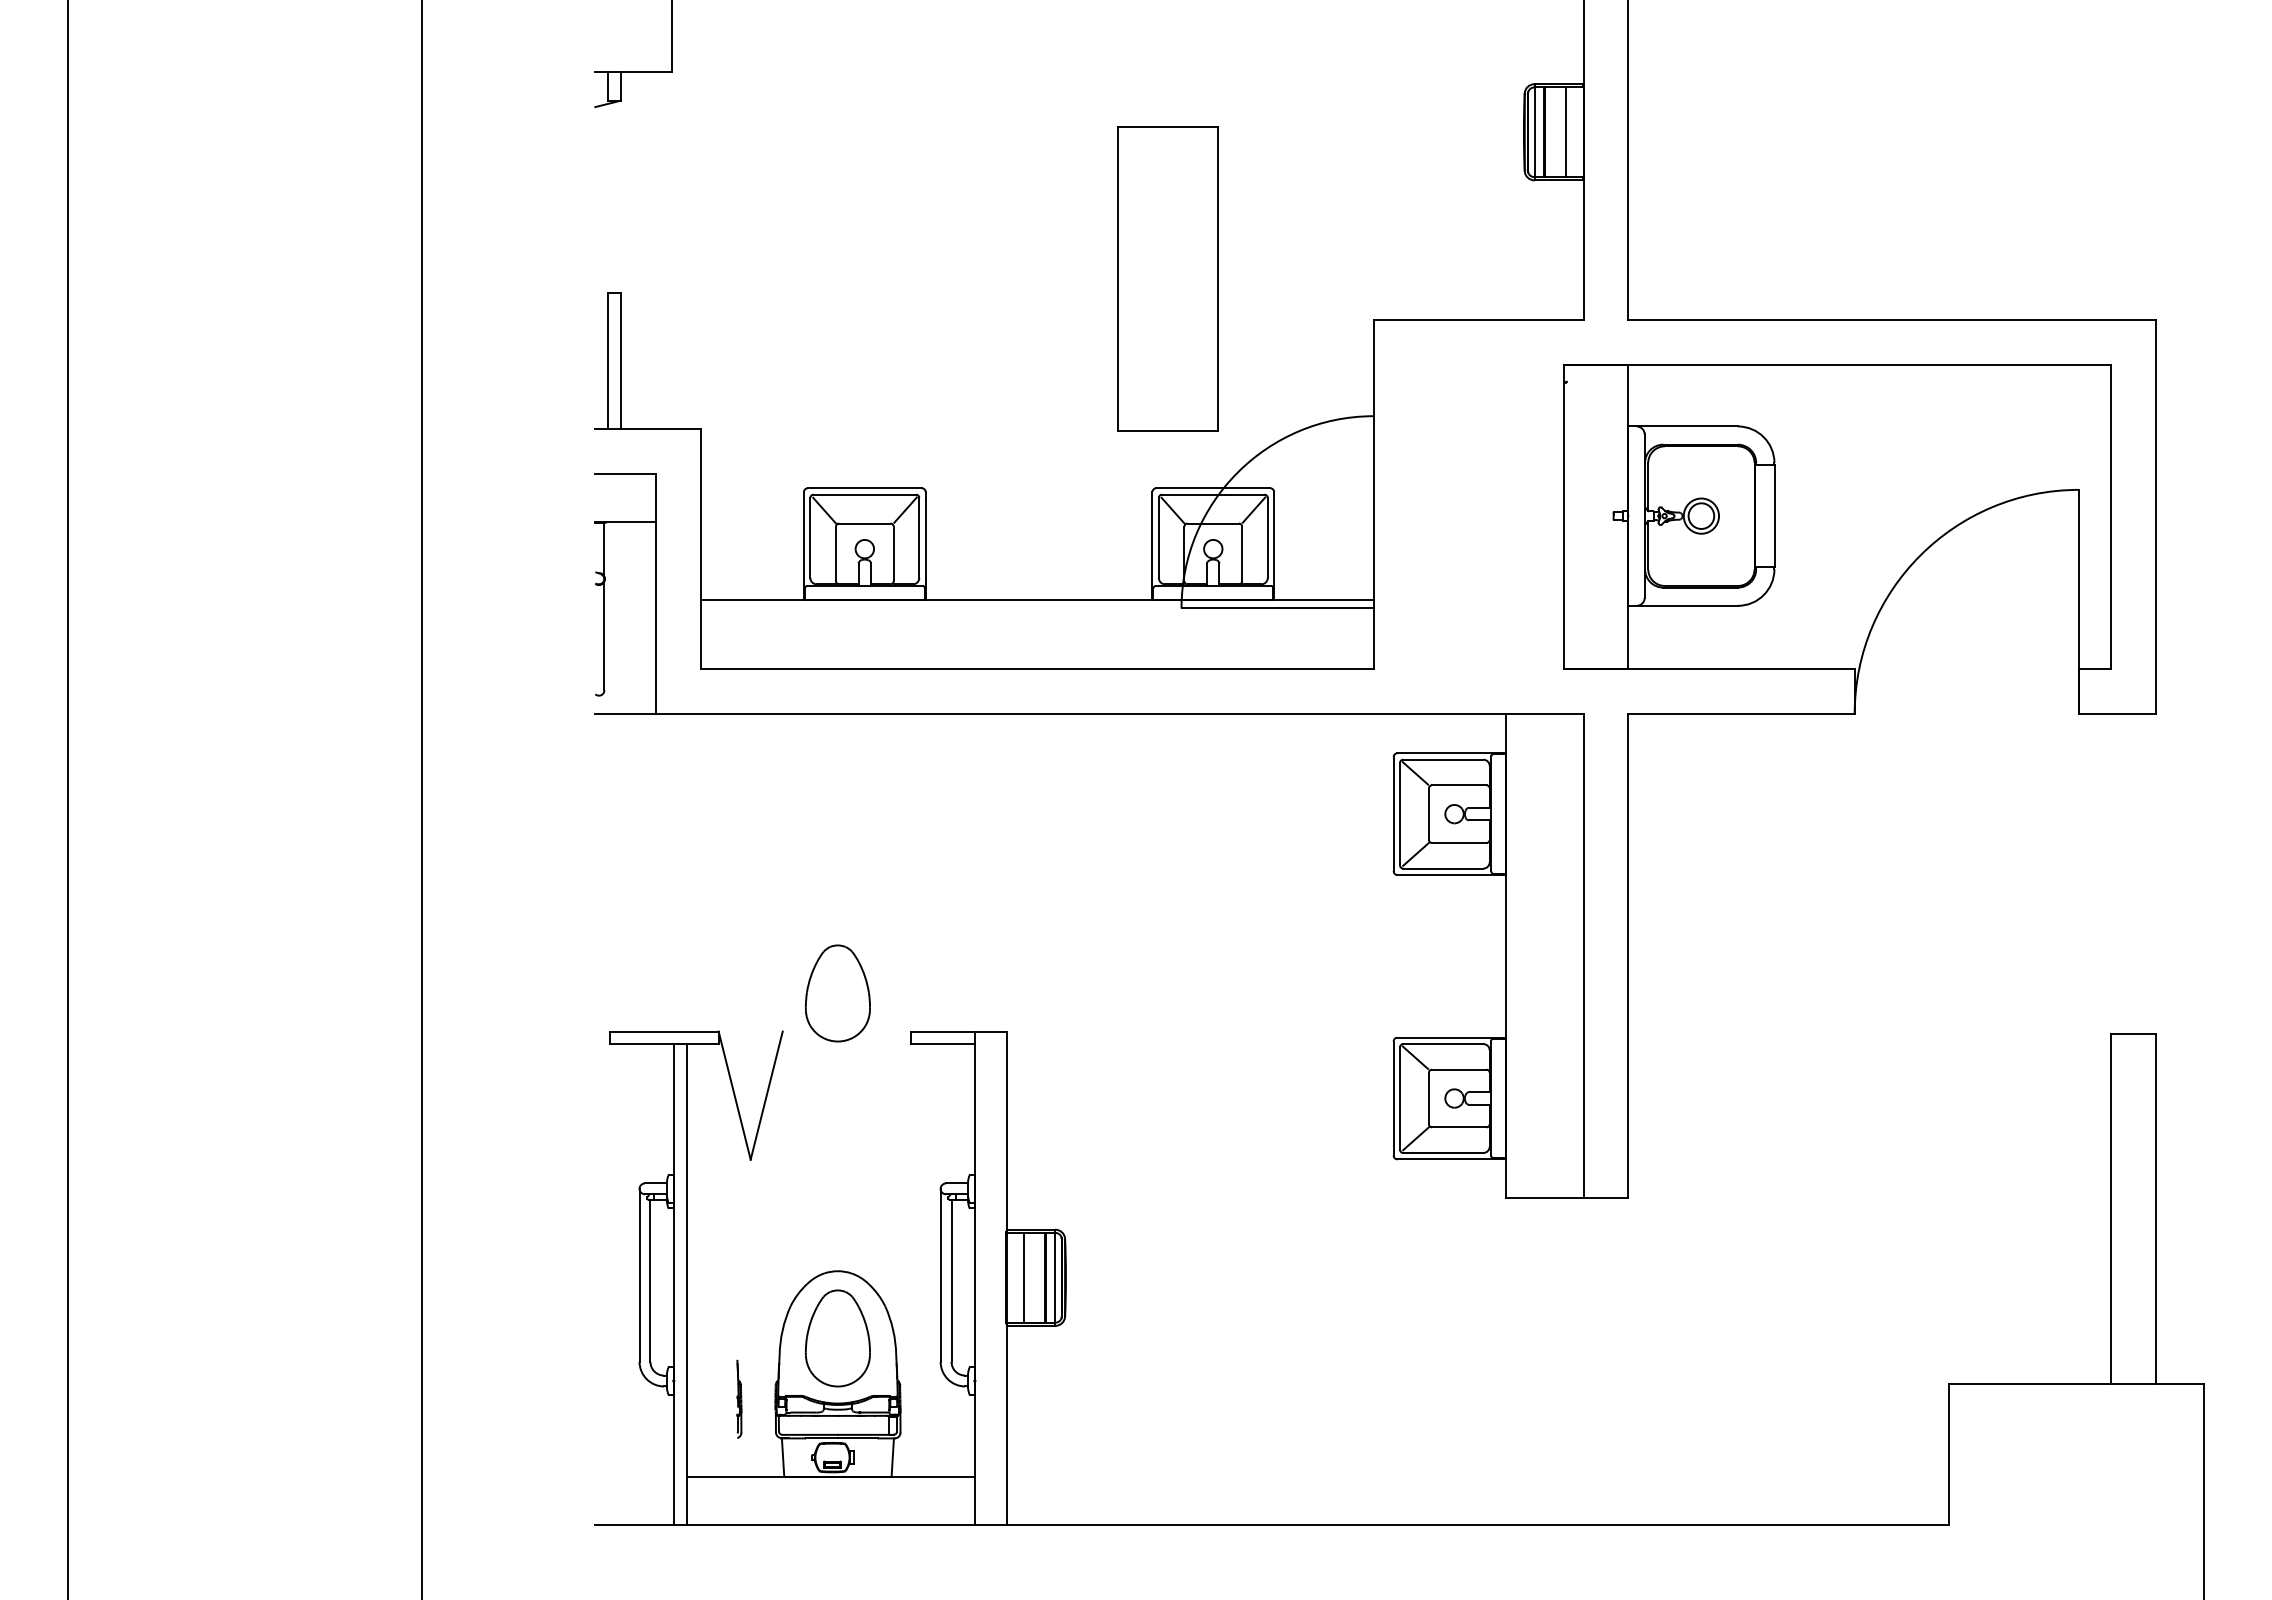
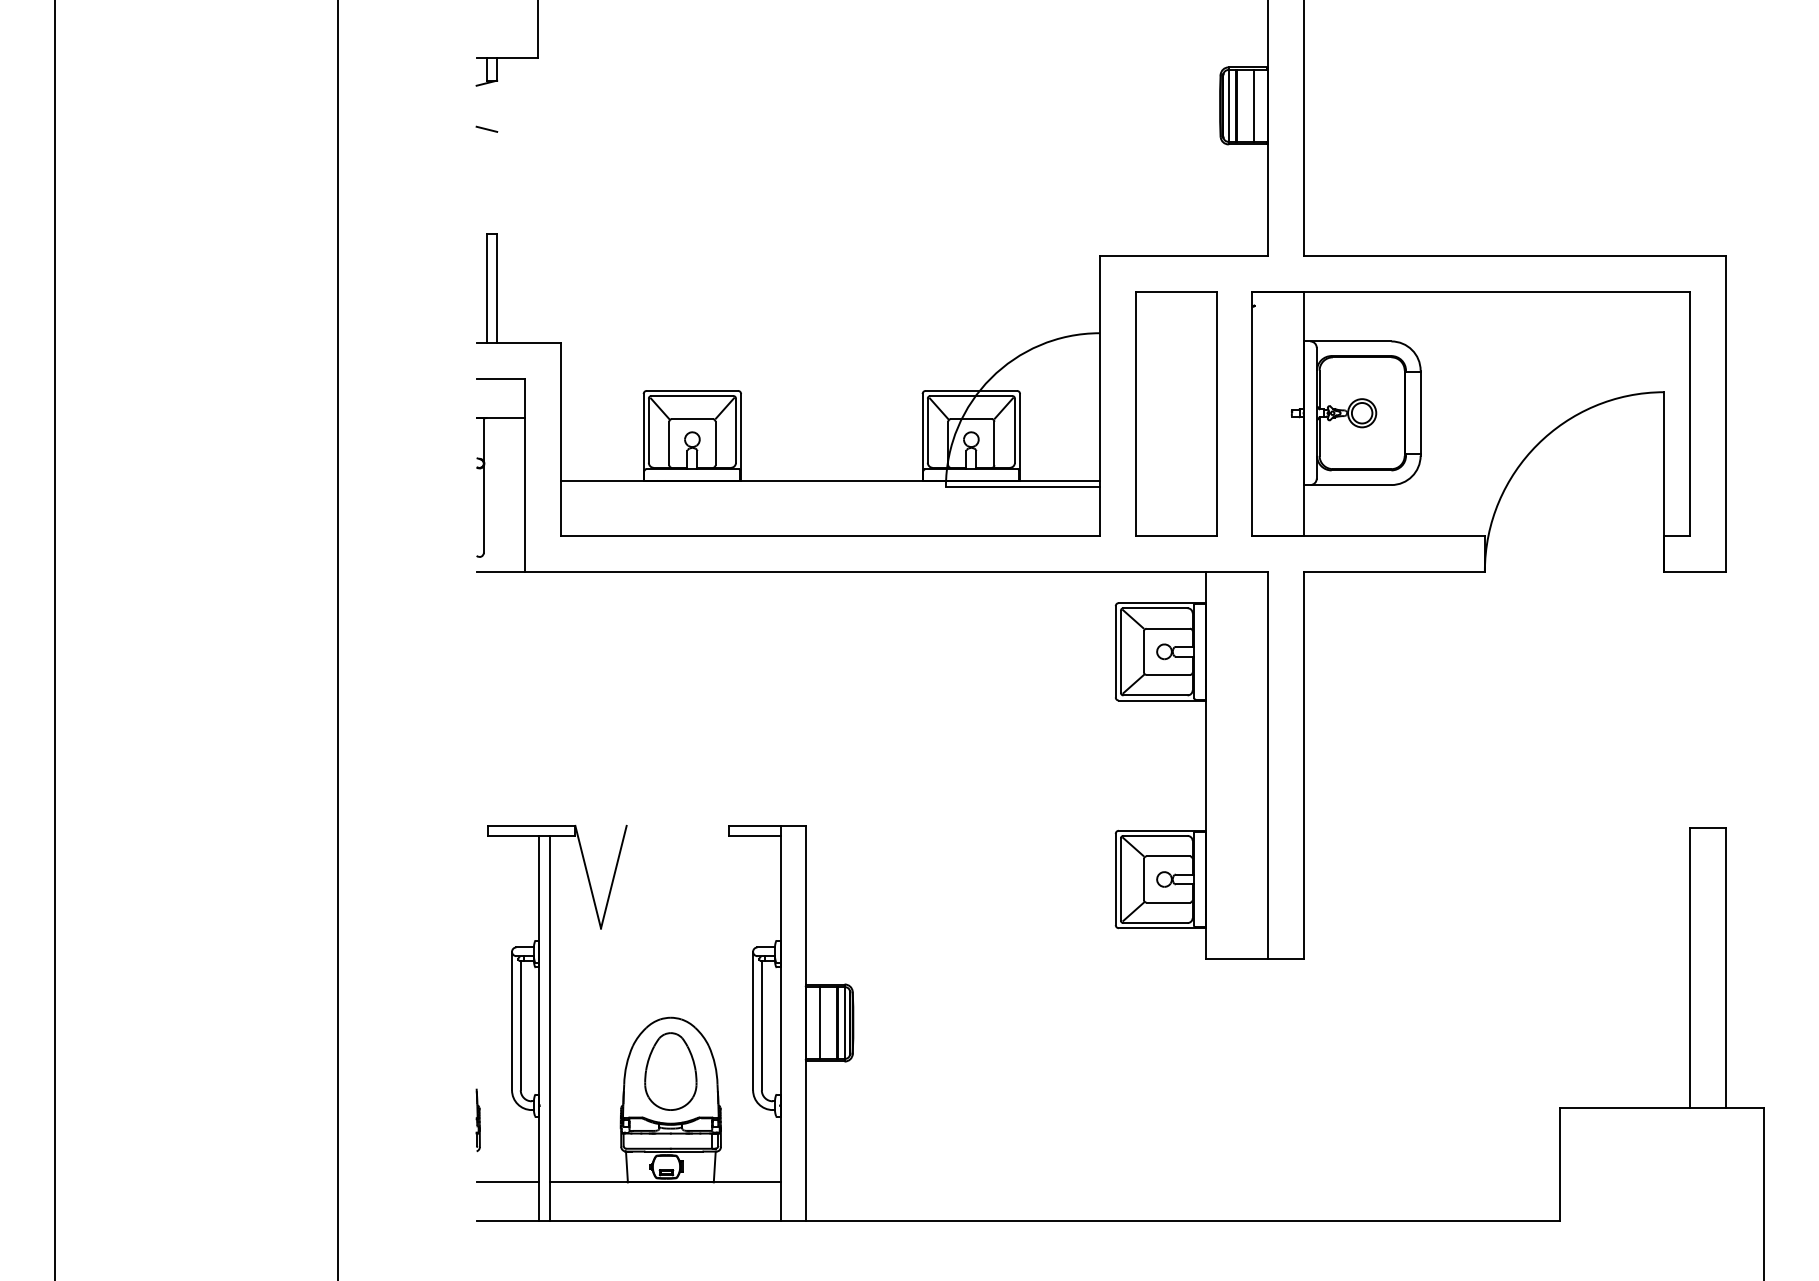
line: (607, 161) -> (486, 129), added
part: (1167, 278) -> (1175, 413), moved
part: (837, 993) -> (670, 795), removed
part: (739, 1398) -> (478, 1119), moved
line: (634, 1476) -> (507, 1182), added

